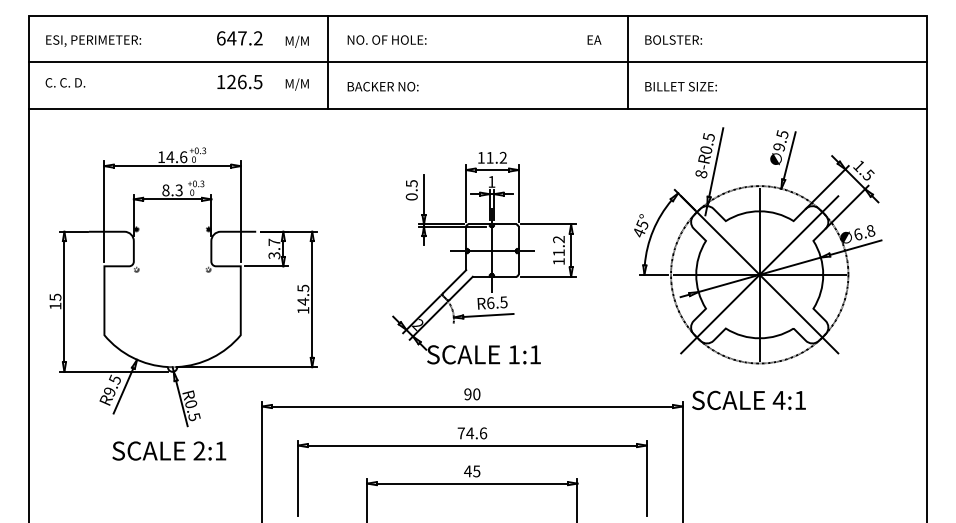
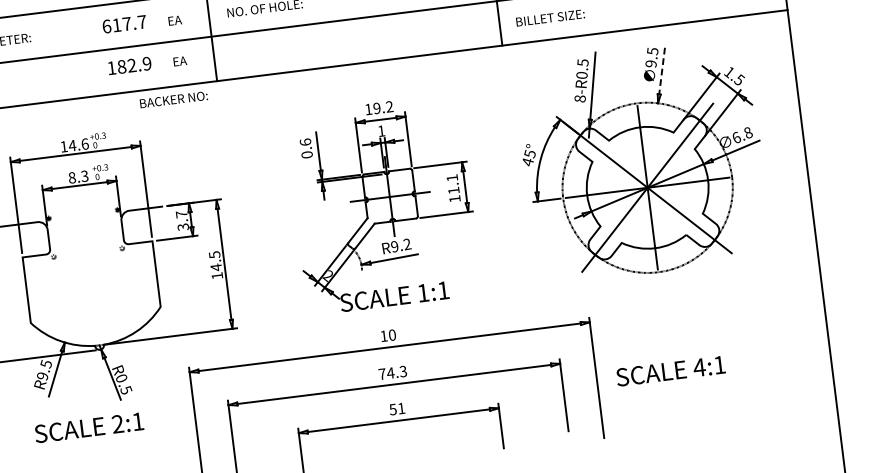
text: (244, 38) -> (129, 23), 647.2 -> 617.7
text: (297, 41) -> (179, 20), M/M -> EA
text: (244, 81) -> (134, 64), 126.5 -> 182.9
text: (297, 84) -> (184, 61), M/M -> EA
text: (382, 86) -> (173, 99), moved
line: (789, 156) -> (661, 71), solid -> dashed
text: (489, 157) -> (376, 108), 11.2 -> 19.2
text: (411, 183) -> (305, 142), 0.5 -> 0.6
text: (558, 239) -> (451, 178), 11.2 -> 11.1
text: (497, 302) -> (401, 245), R6.5 -> R9.2
text: (467, 394) -> (383, 336), 90 -> 10
text: (748, 399) -> (670, 370), moved
text: (483, 433) -> (403, 371), 74.6 -> 74.3
text: (169, 450) -> (89, 427), moved
text: (472, 471) -> (397, 409), 45 -> 51

